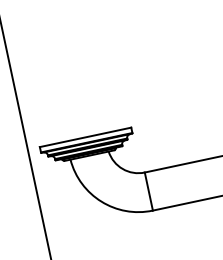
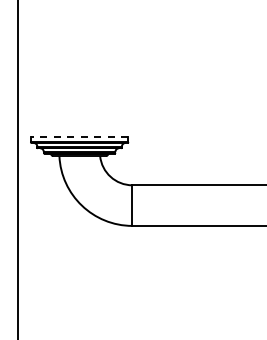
line: (85, 137) -> (79, 136), solid -> dashed

